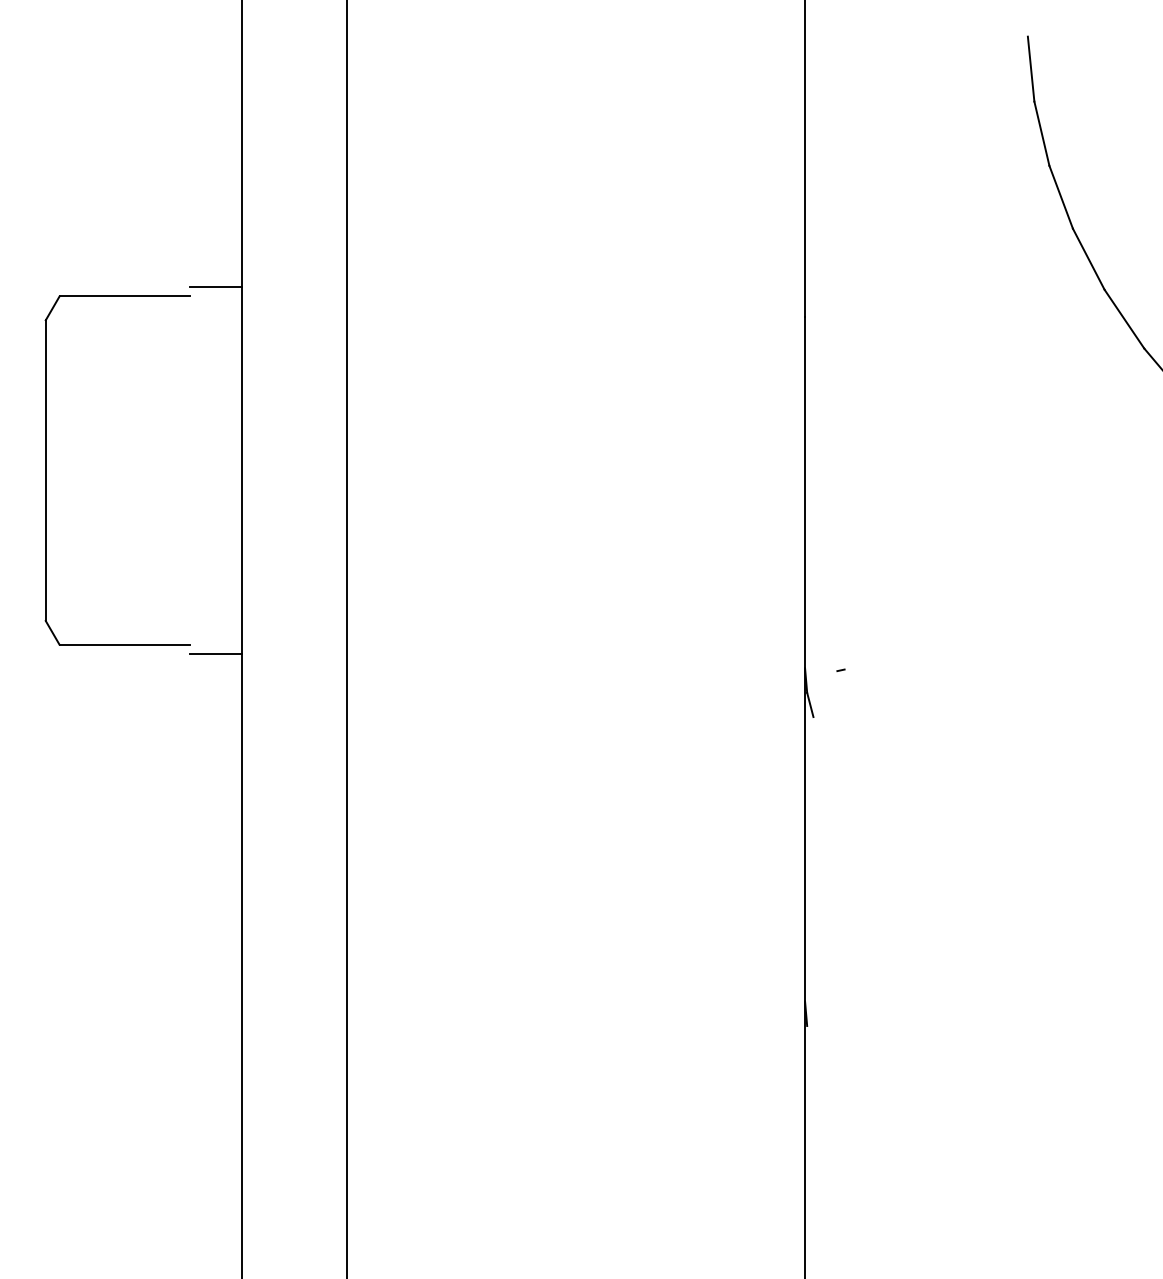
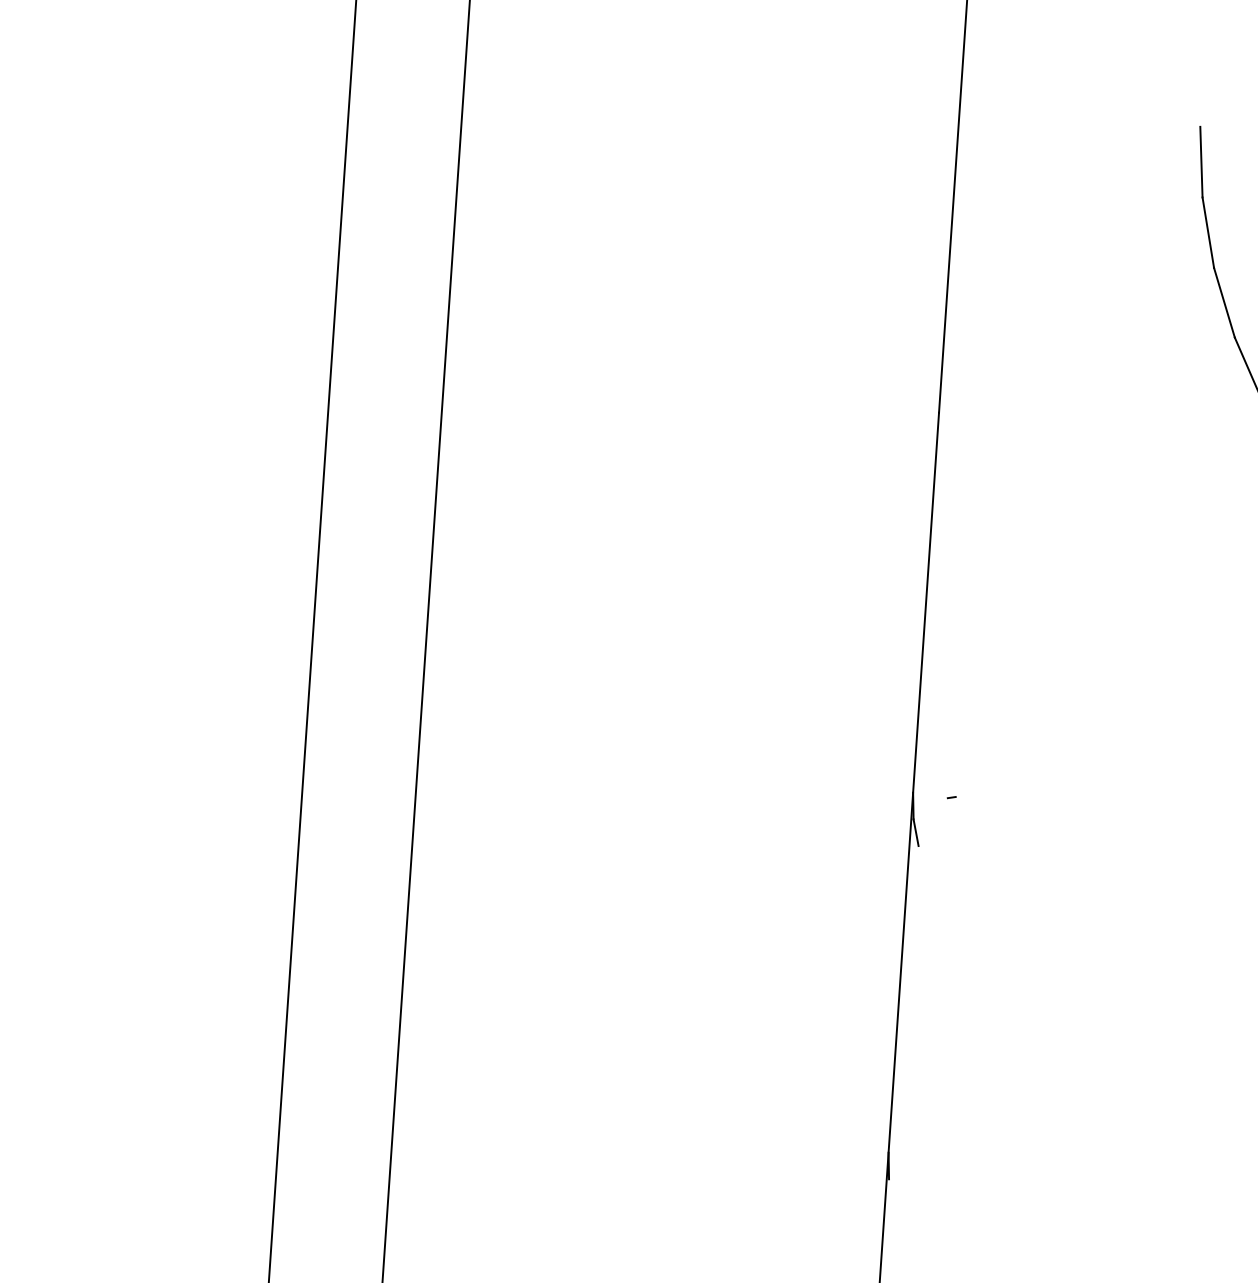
line: (215, 287) -> (304, 337), removed
part: (46, 470) -> (108, 523), removed
line: (215, 653) -> (277, 733), removed

